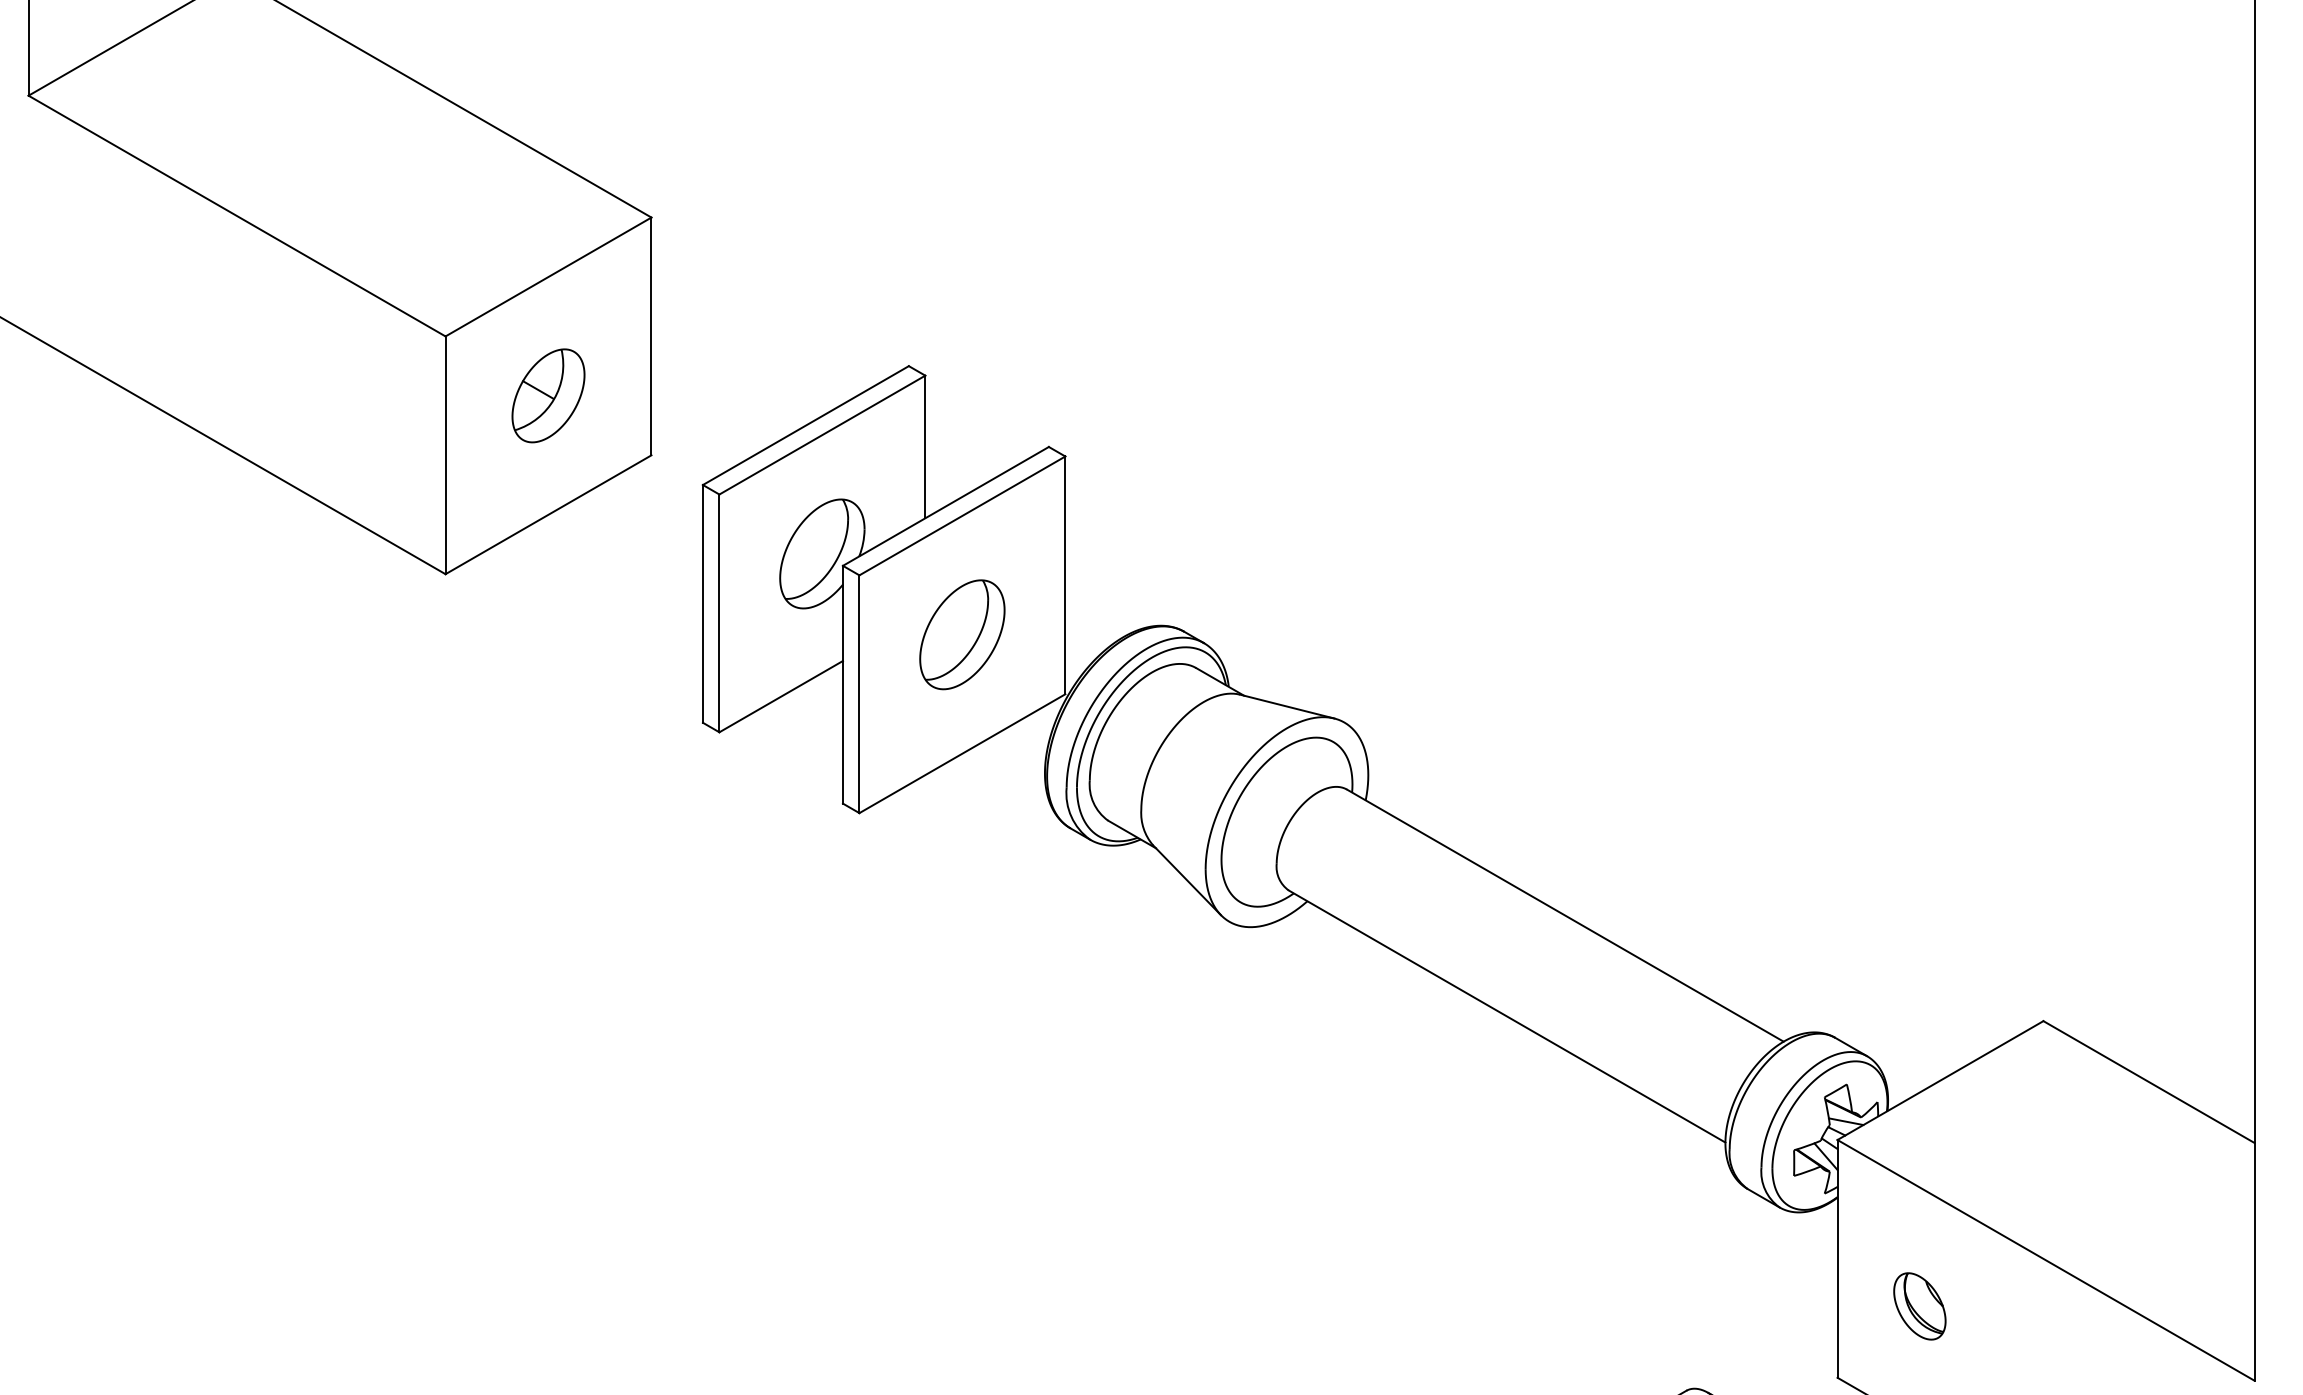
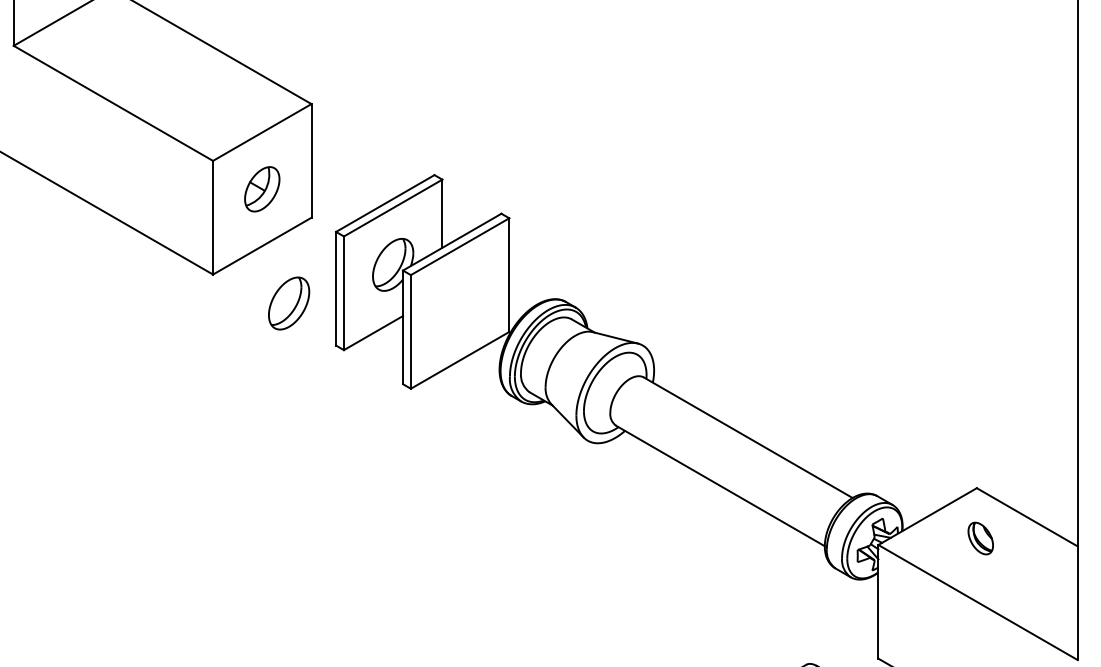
part: (963, 634) -> (289, 303), moved
part: (1919, 1306) -> (980, 538), moved

